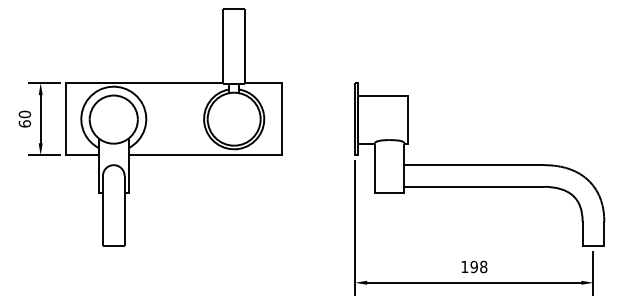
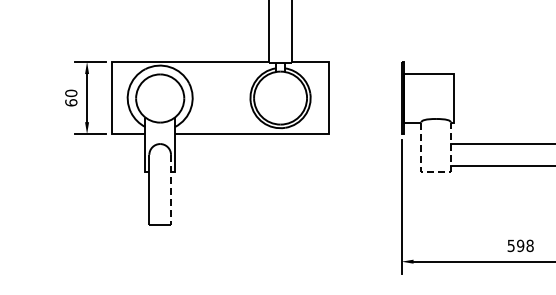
line: (389, 192) -> (435, 171), solid -> dashed
line: (124, 210) -> (170, 189), solid -> dashed
text: (464, 267) -> (510, 246), 198 -> 598

